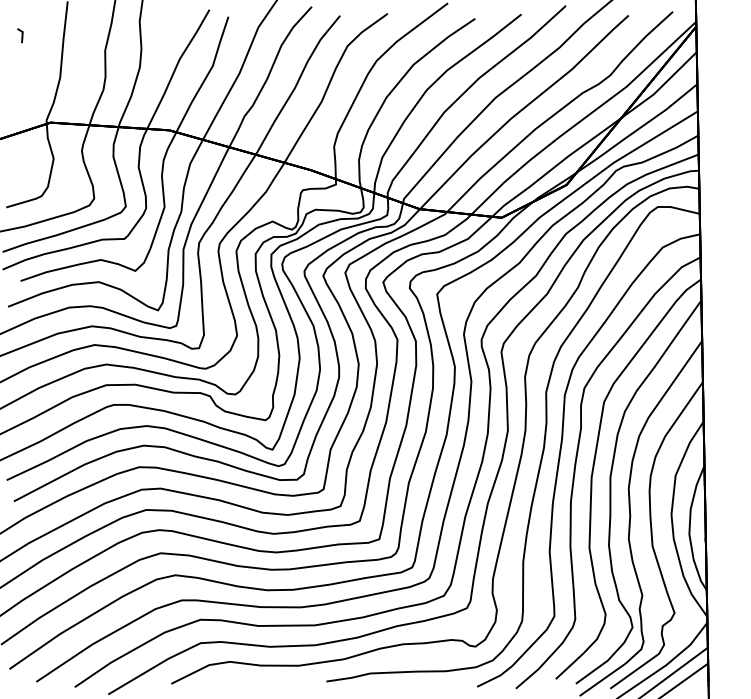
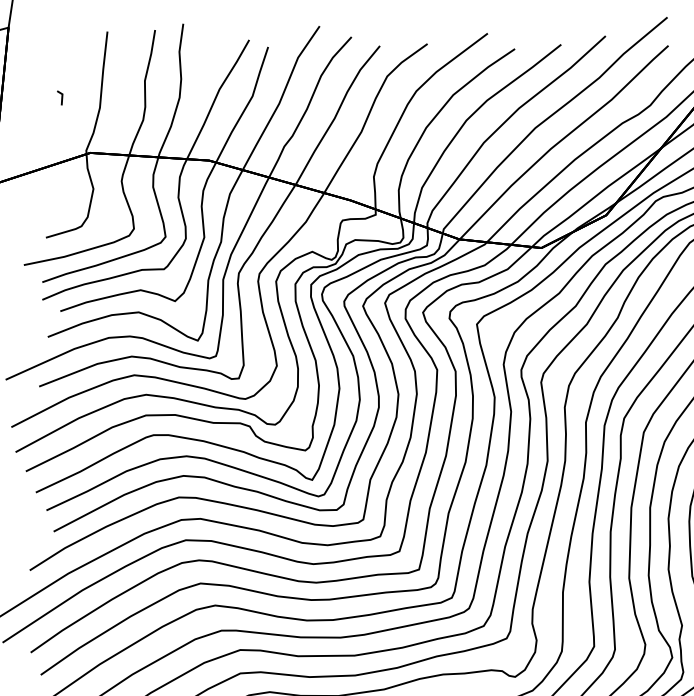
line: (21, 35) -> (61, 97), moved

